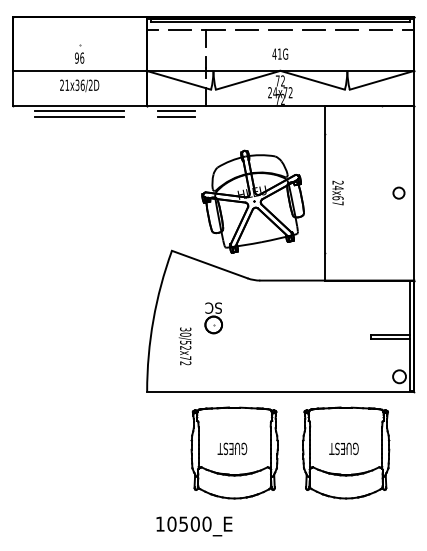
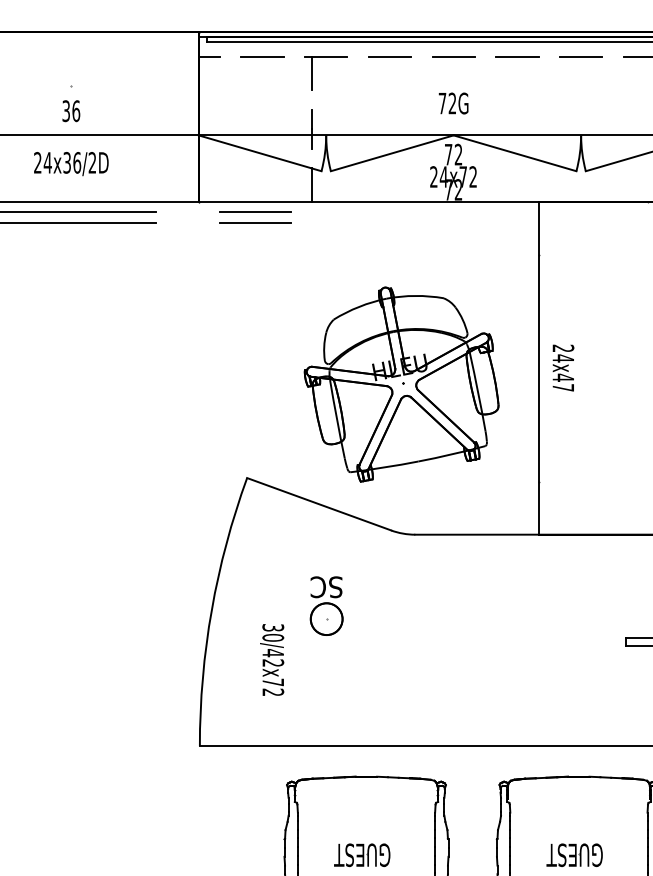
text: (276, 53) -> (446, 102), 41G -> 72G
text: (76, 57) -> (65, 109), 96 -> 36
text: (67, 84) -> (48, 161), 21x36/2D -> 24x36/2D
text: (337, 198) -> (562, 378), 24x67 -> 24x47
text: (185, 342) -> (272, 652), 30/52x72 -> 30/42x72

